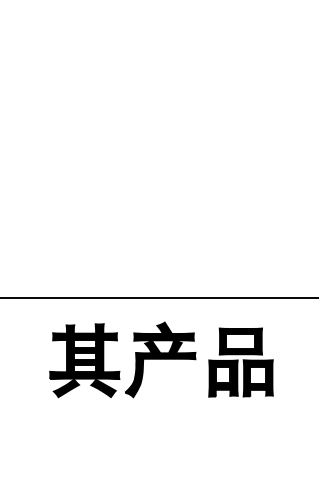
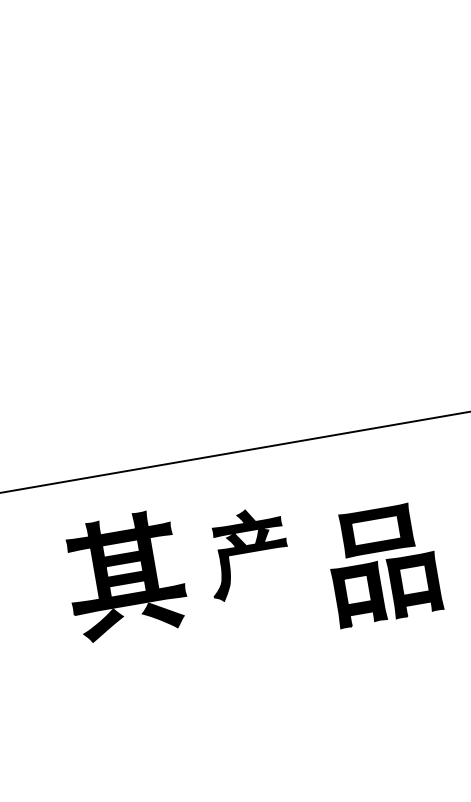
part: (160, 359) -> (247, 552), size x0.7
part: (240, 362) -> (382, 564), moved

